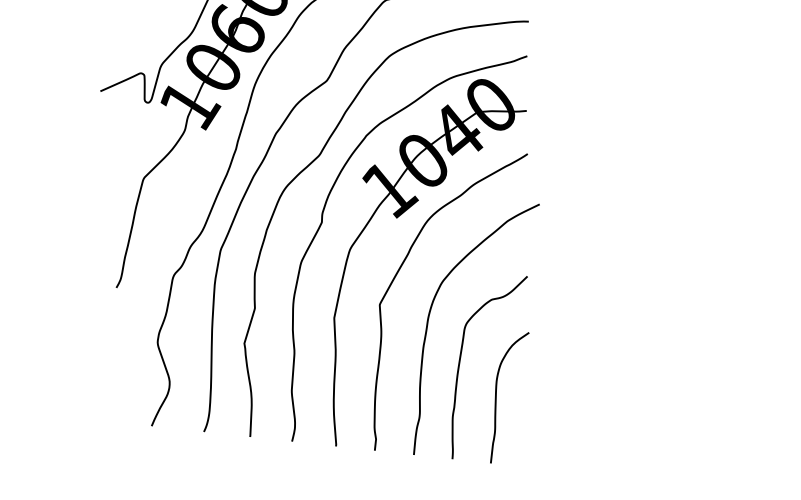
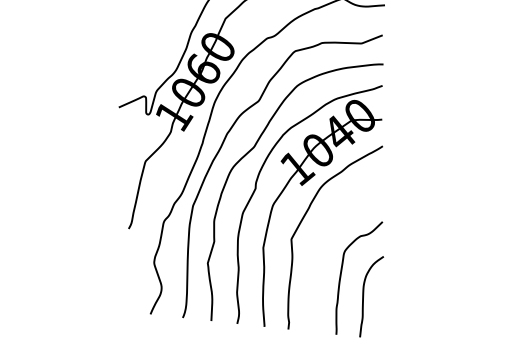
curve: (430, 319) -> (322, 248), removed

